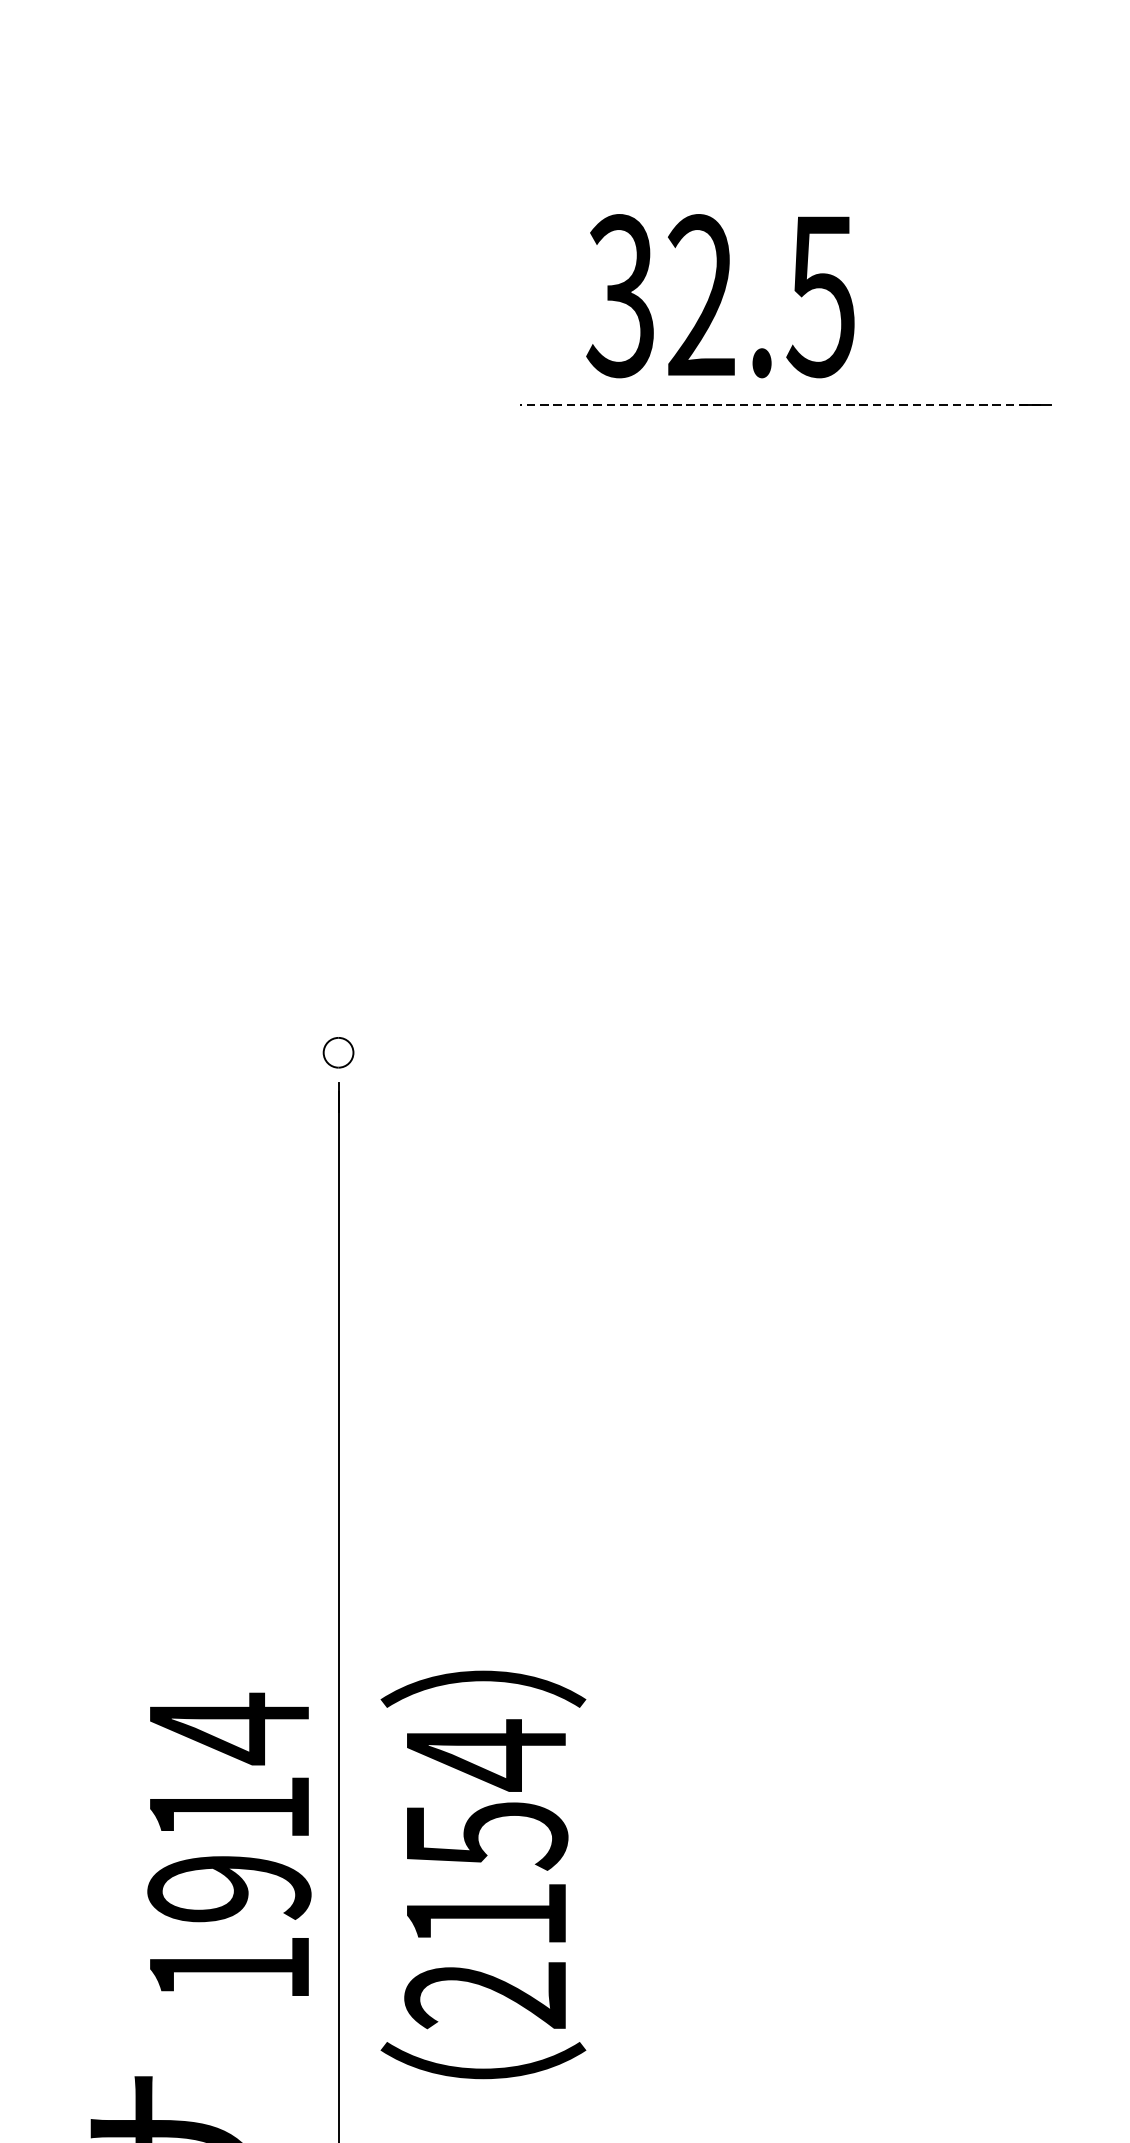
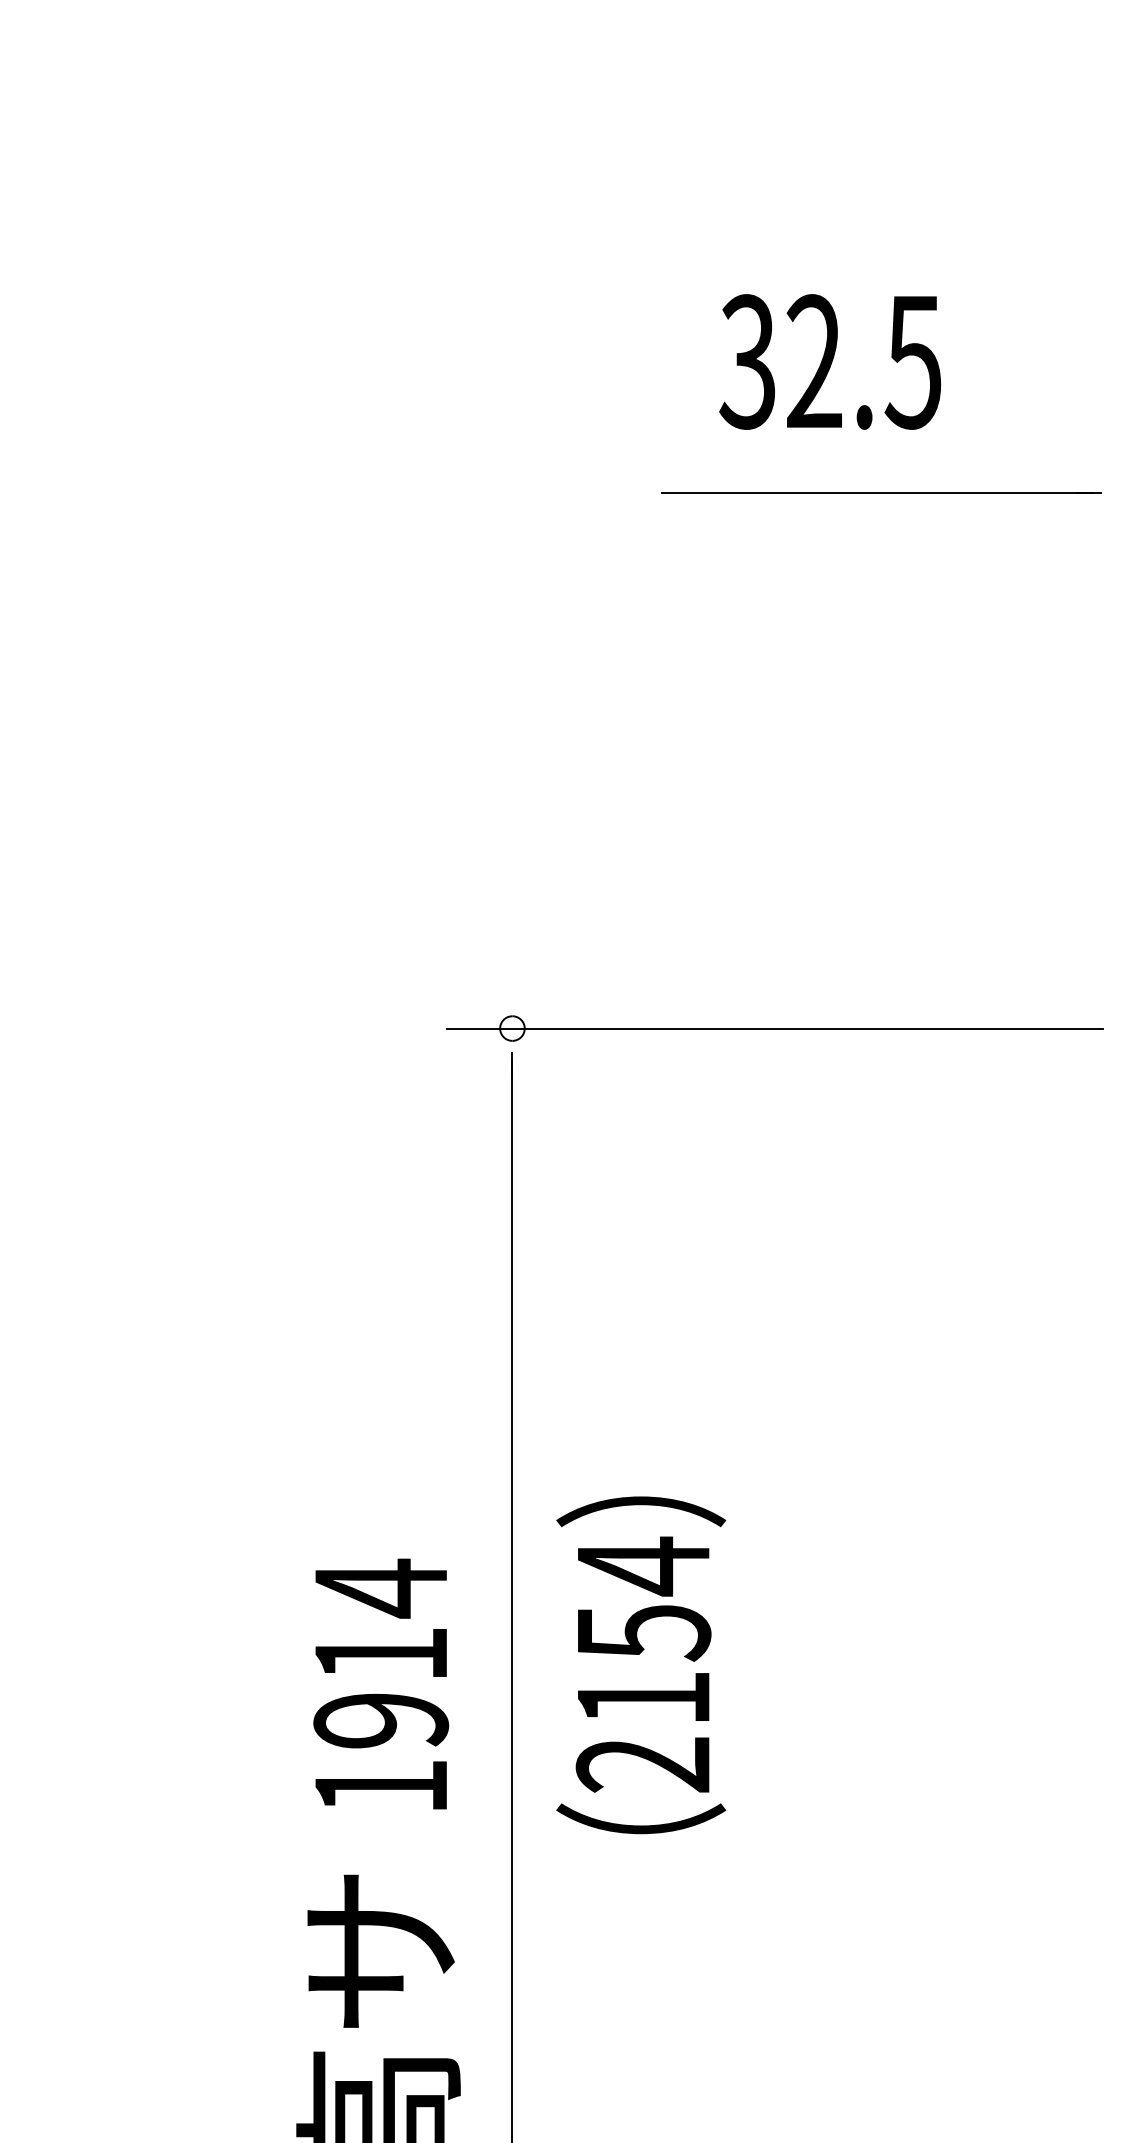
text: (719, 295) -> (829, 361), moved
line: (780, 405) -> (877, 493), dashed -> solid
line: (655, 1052) -> (774, 1028), added
text: (229, 1843) -> (381, 1683), moved
text: (483, 1875) -> (641, 1665), moved

